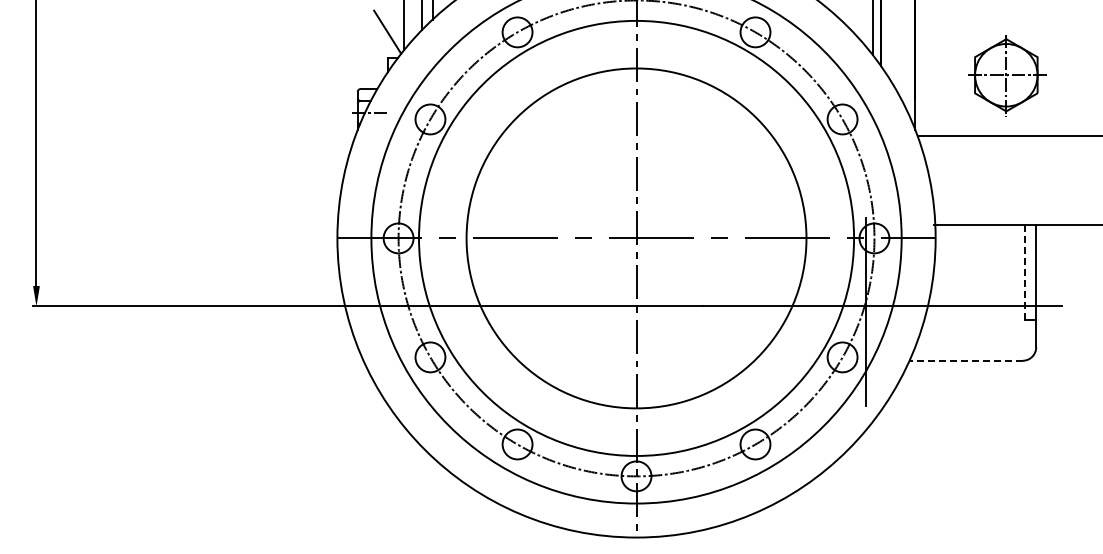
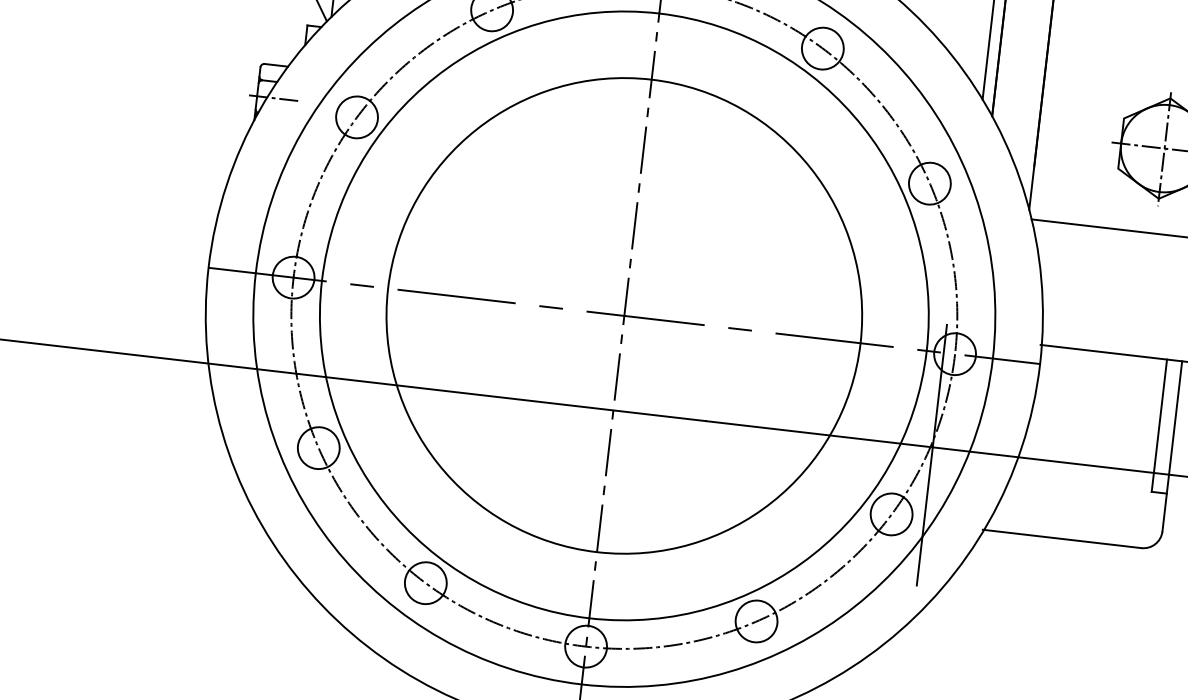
line: (1025, 272) -> (1159, 425), dashed -> solid
line: (965, 360) -> (1061, 538), dashed -> solid

